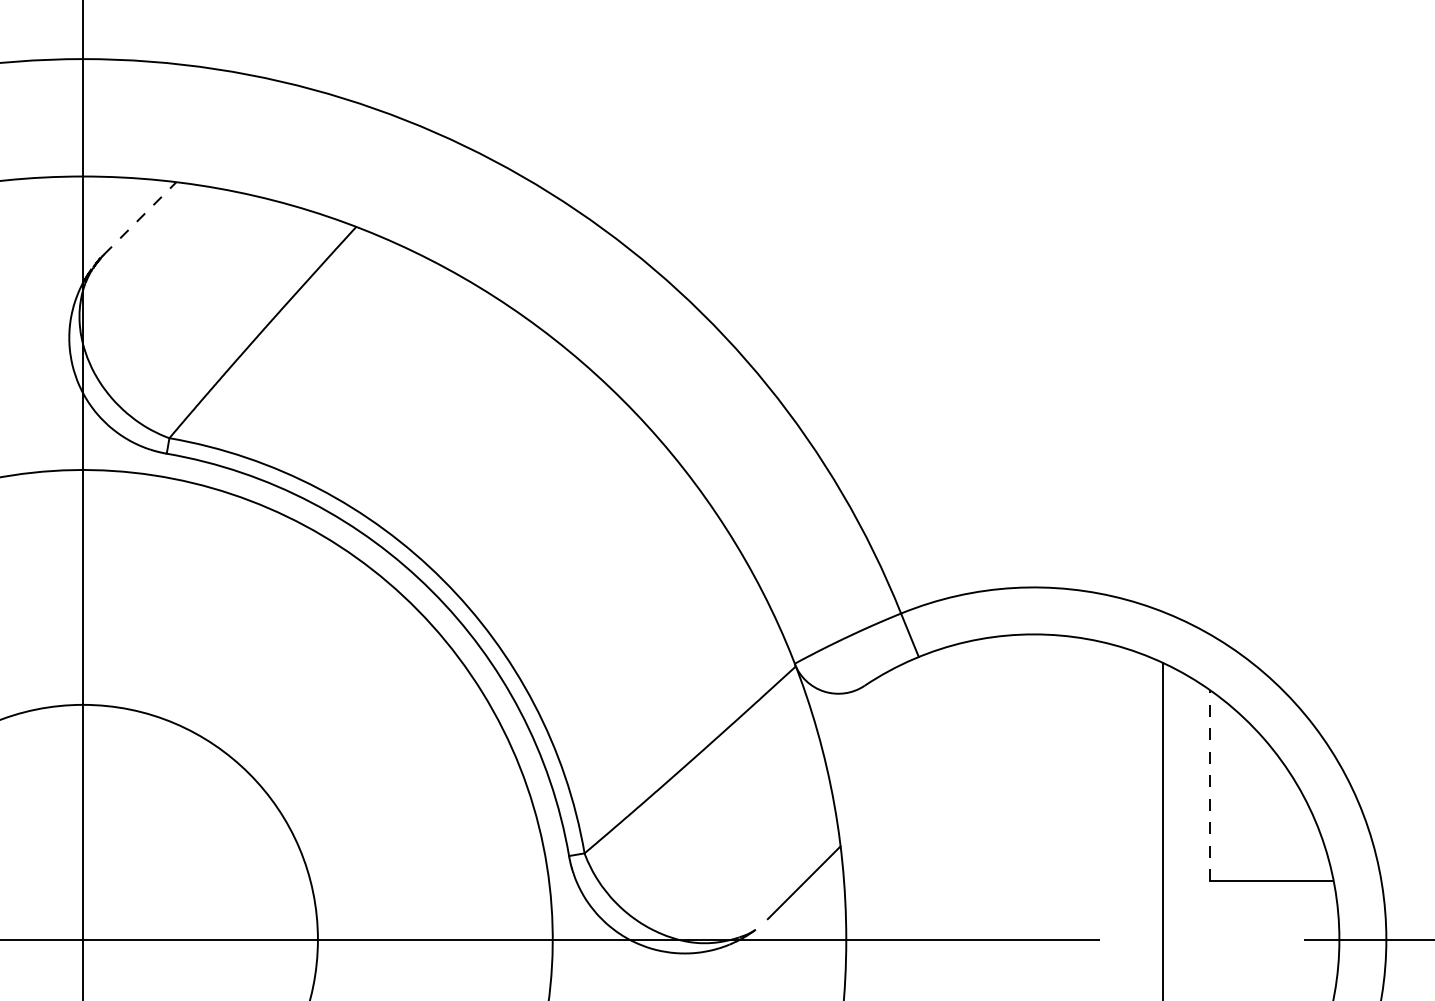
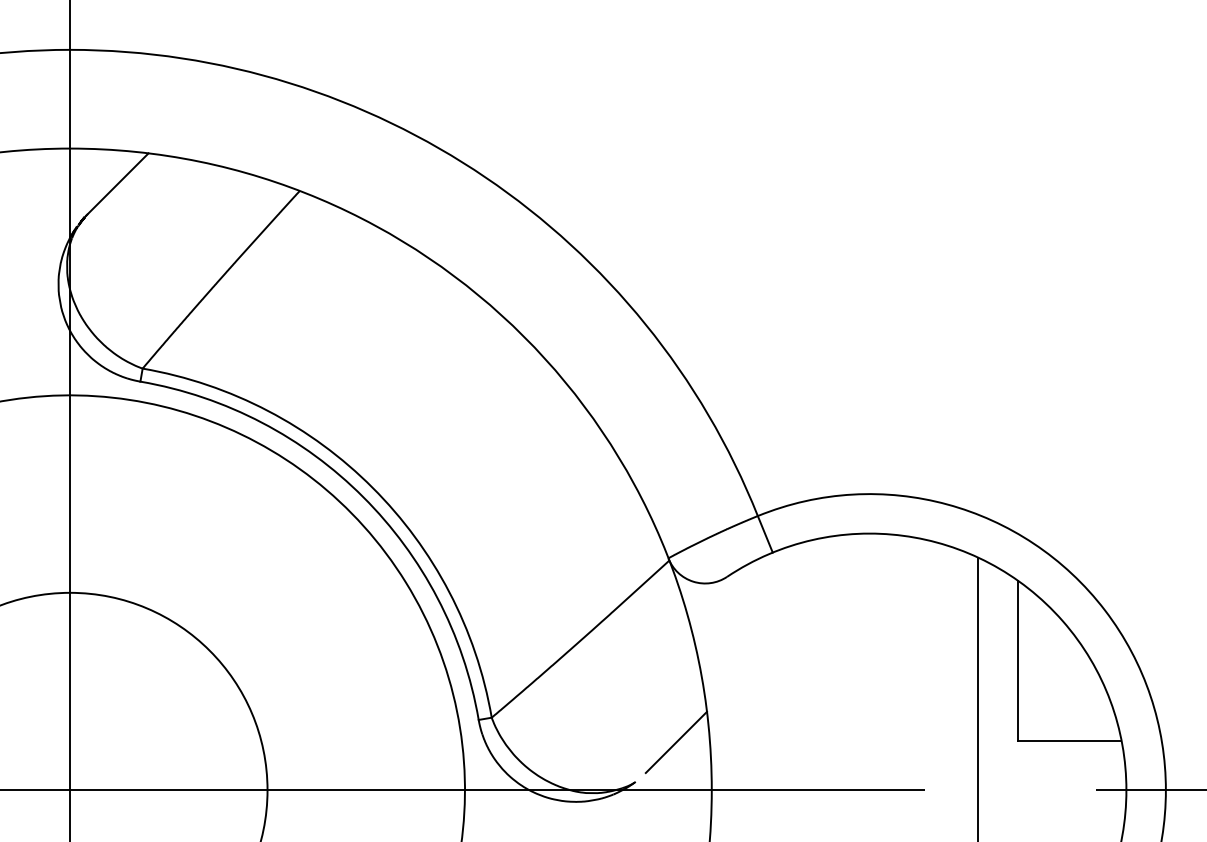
line: (140, 218) -> (118, 183), dashed -> solid
line: (1209, 785) -> (1017, 660), dashed -> solid

